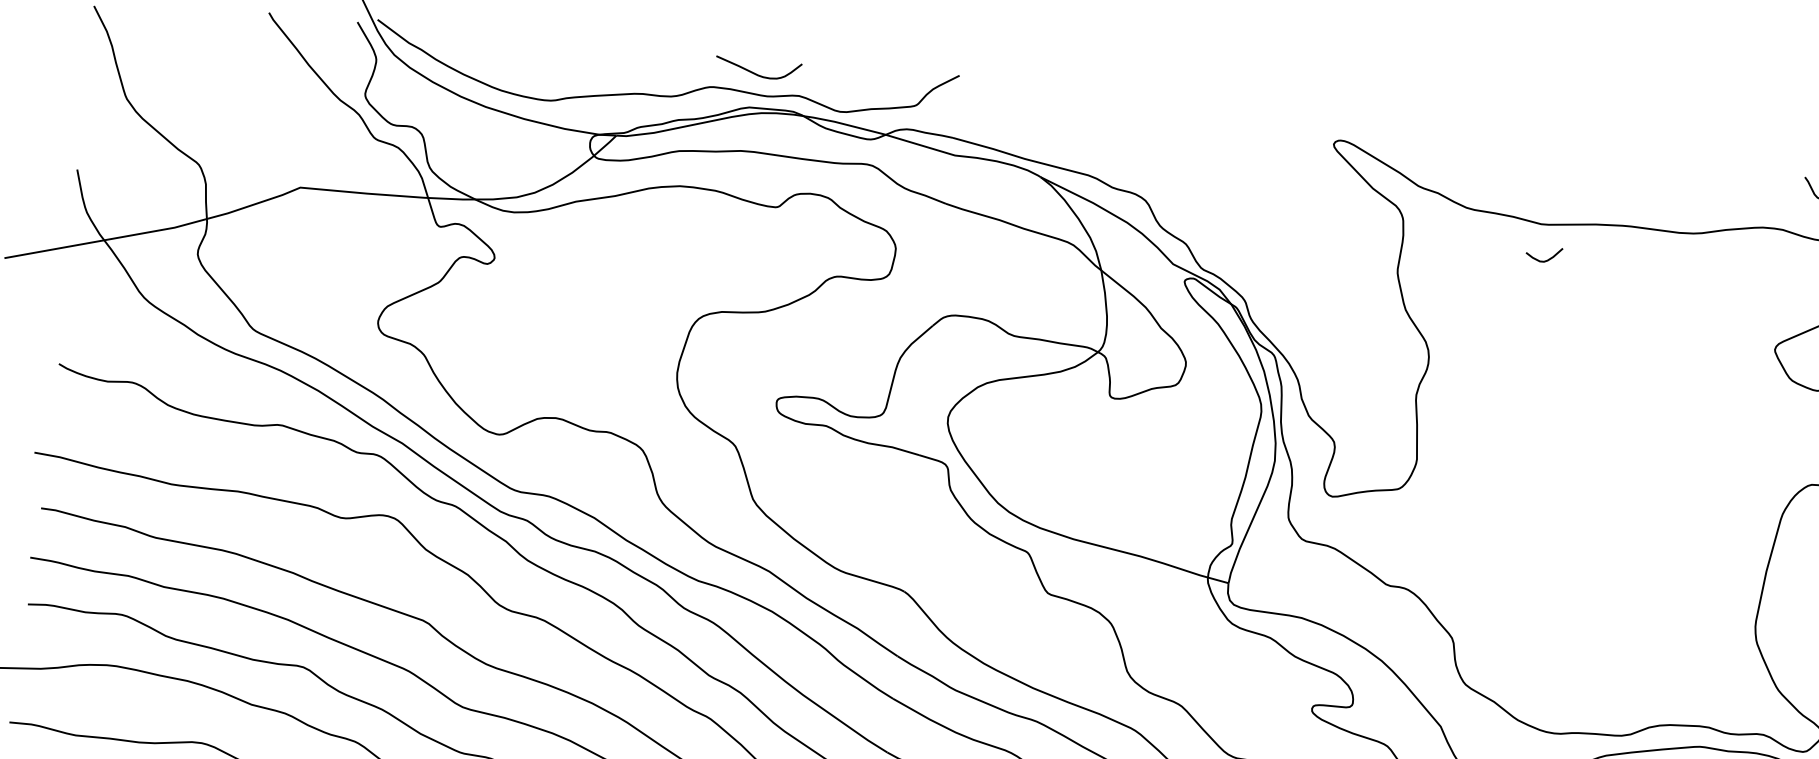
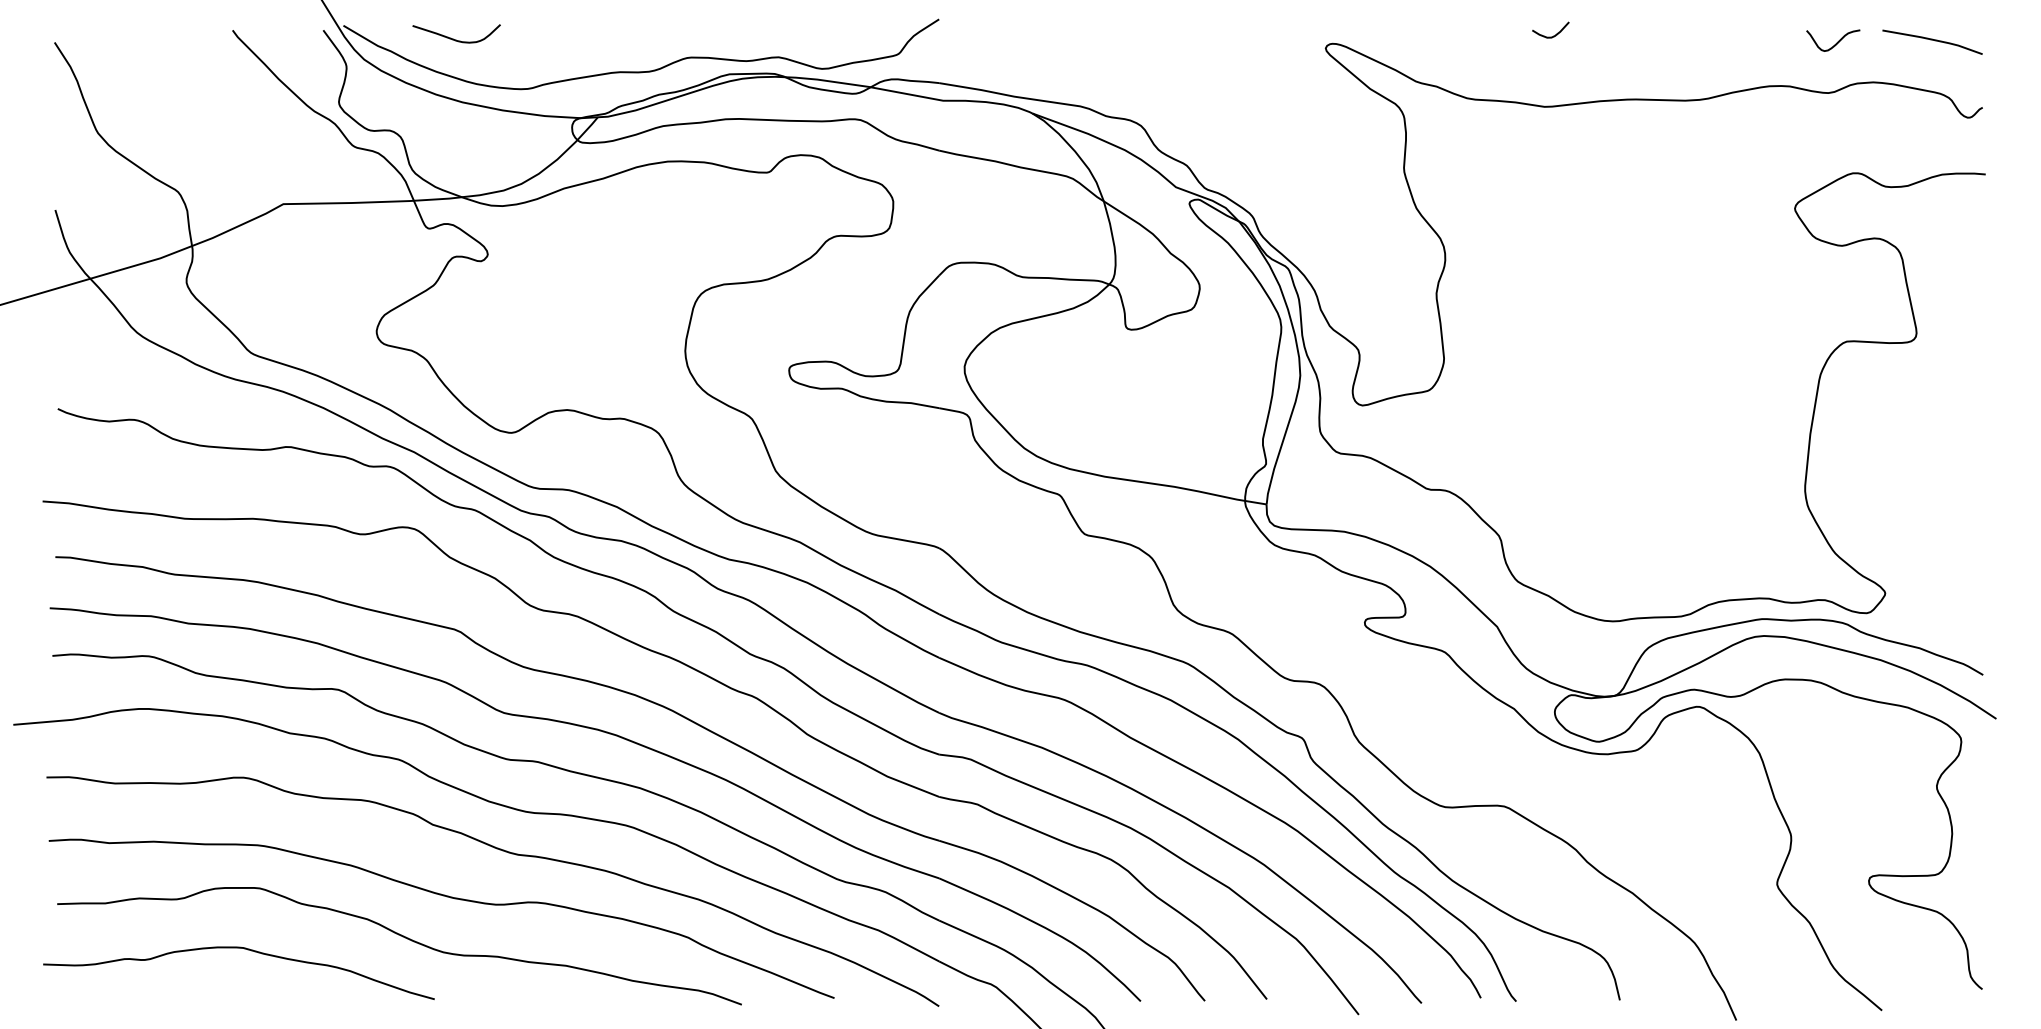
curve: (754, 72) -> (453, 38), moved
curve: (1546, 259) -> (1553, 35), moved

